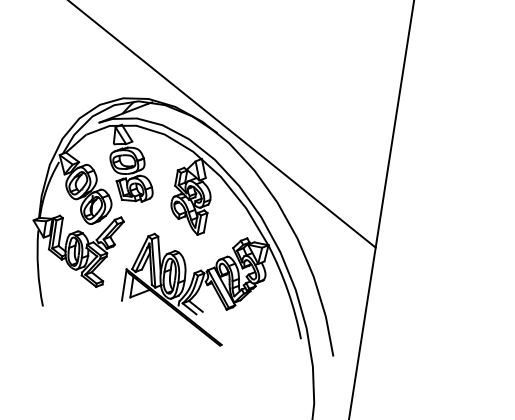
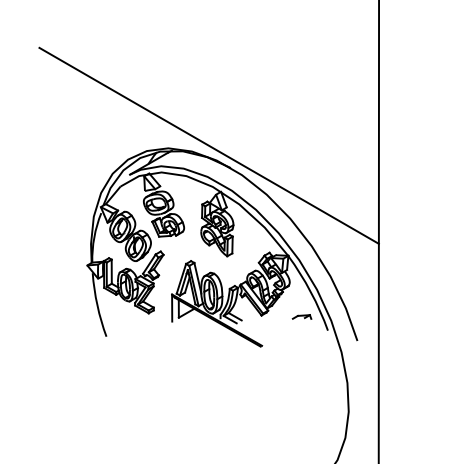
part: (272, 318) -> (301, 316), added

